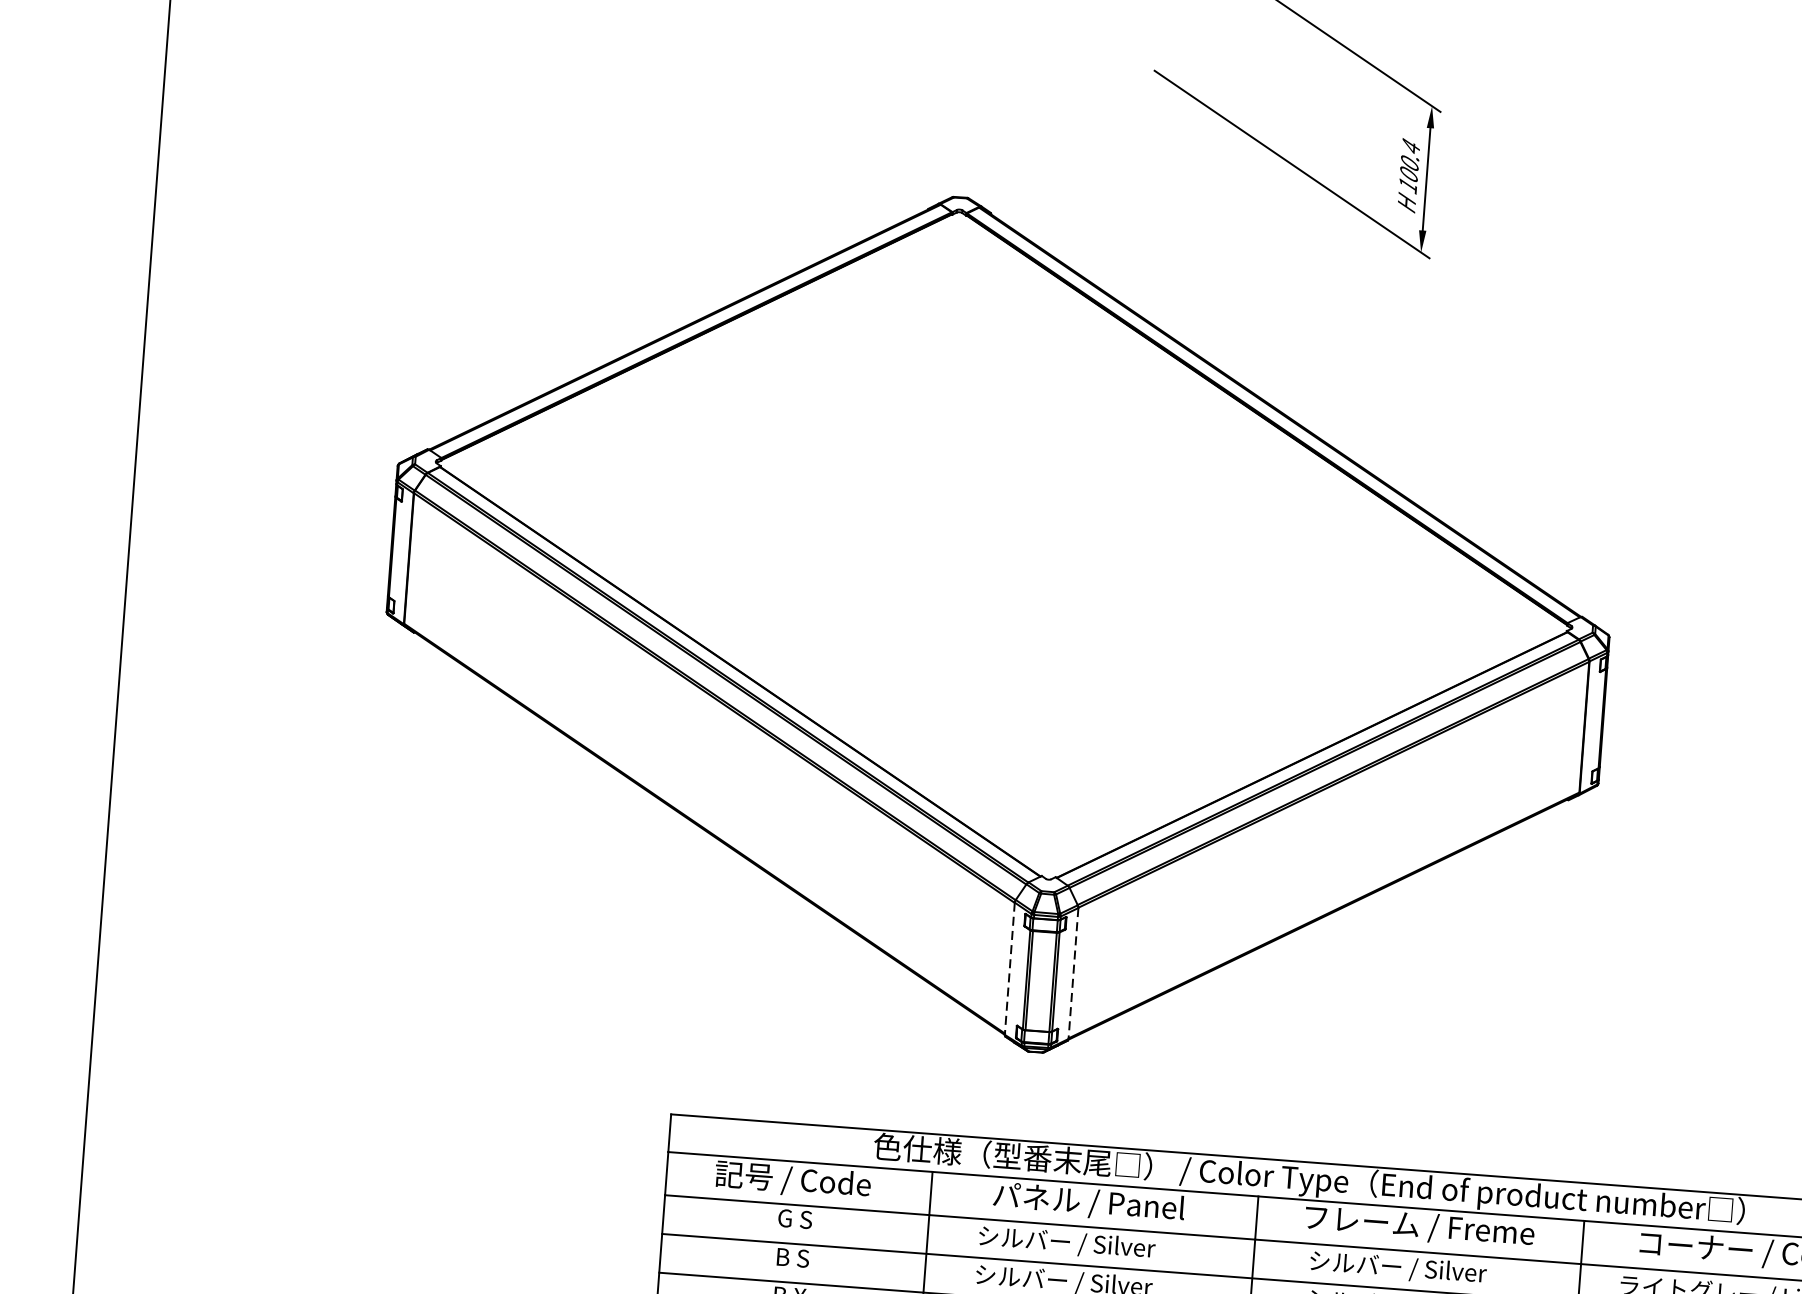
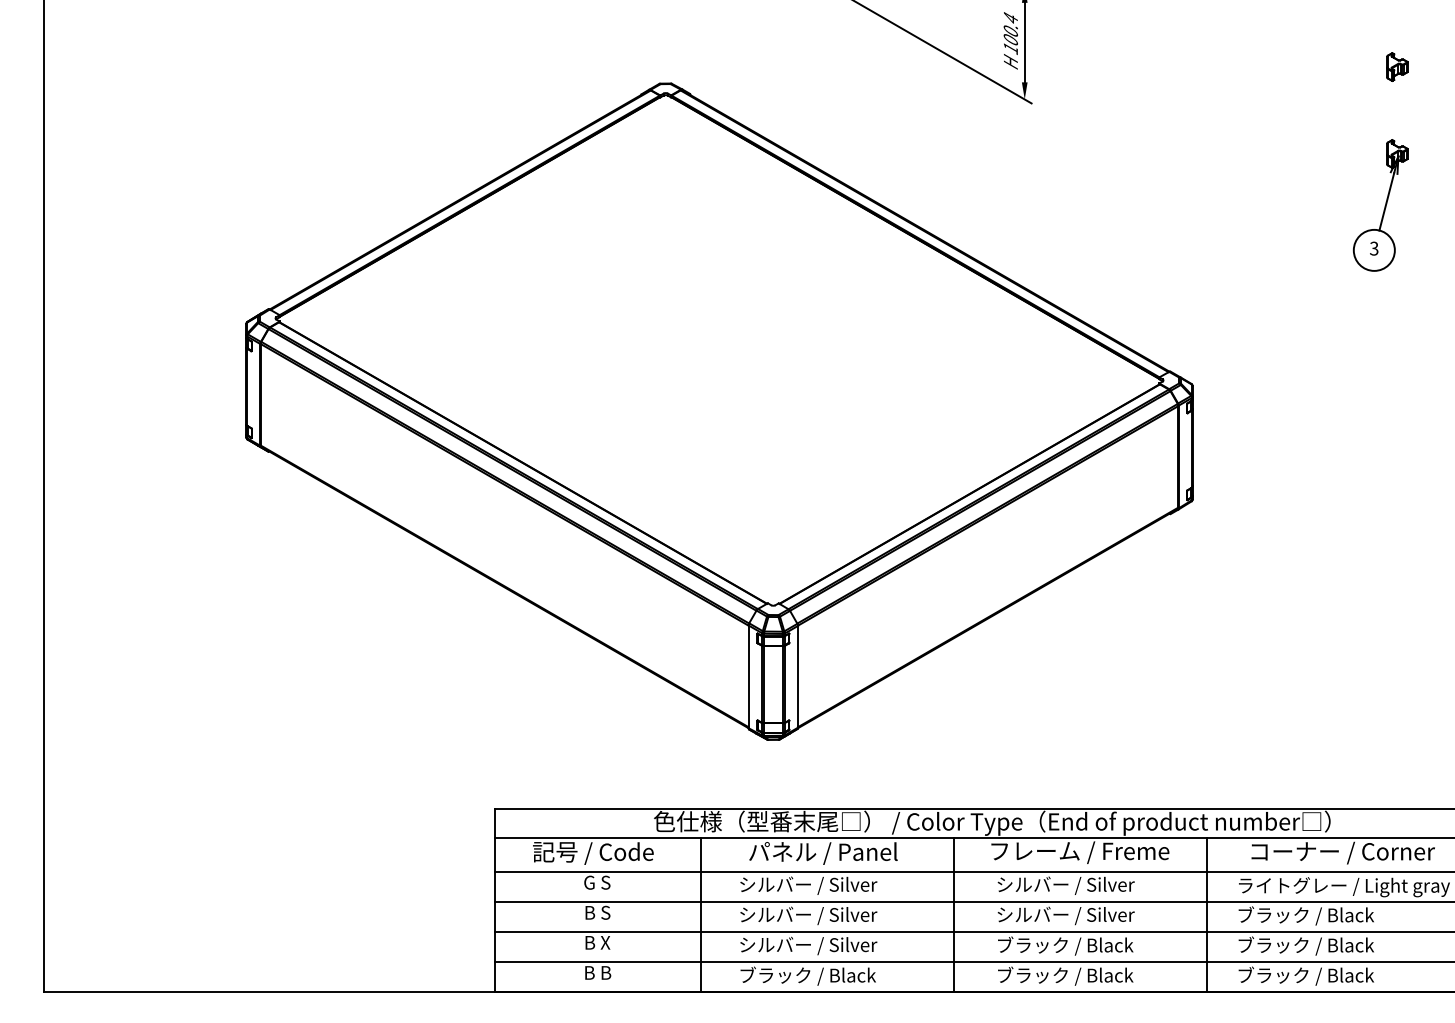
line: (1009, 969) -> (748, 677), dashed -> solid
line: (1074, 973) -> (798, 676), dashed -> solid

